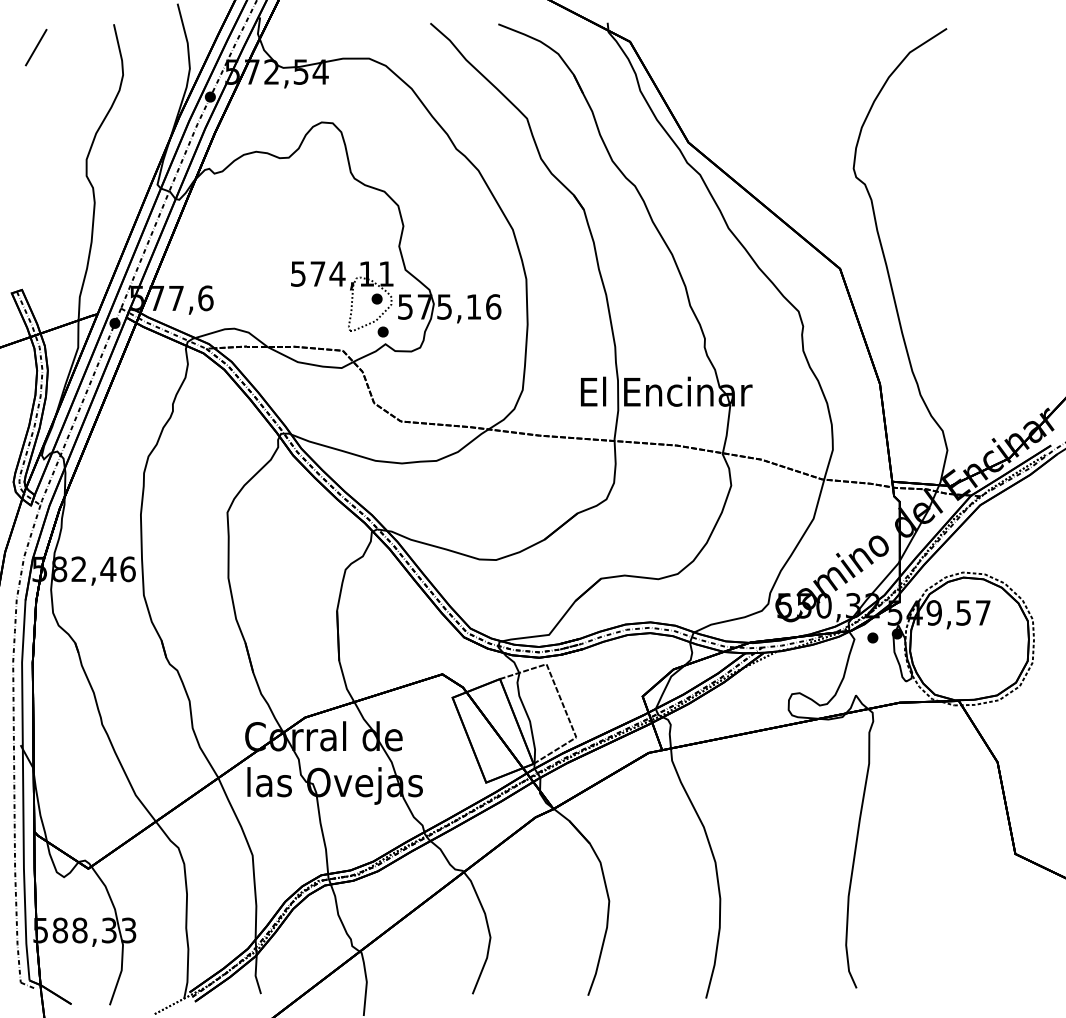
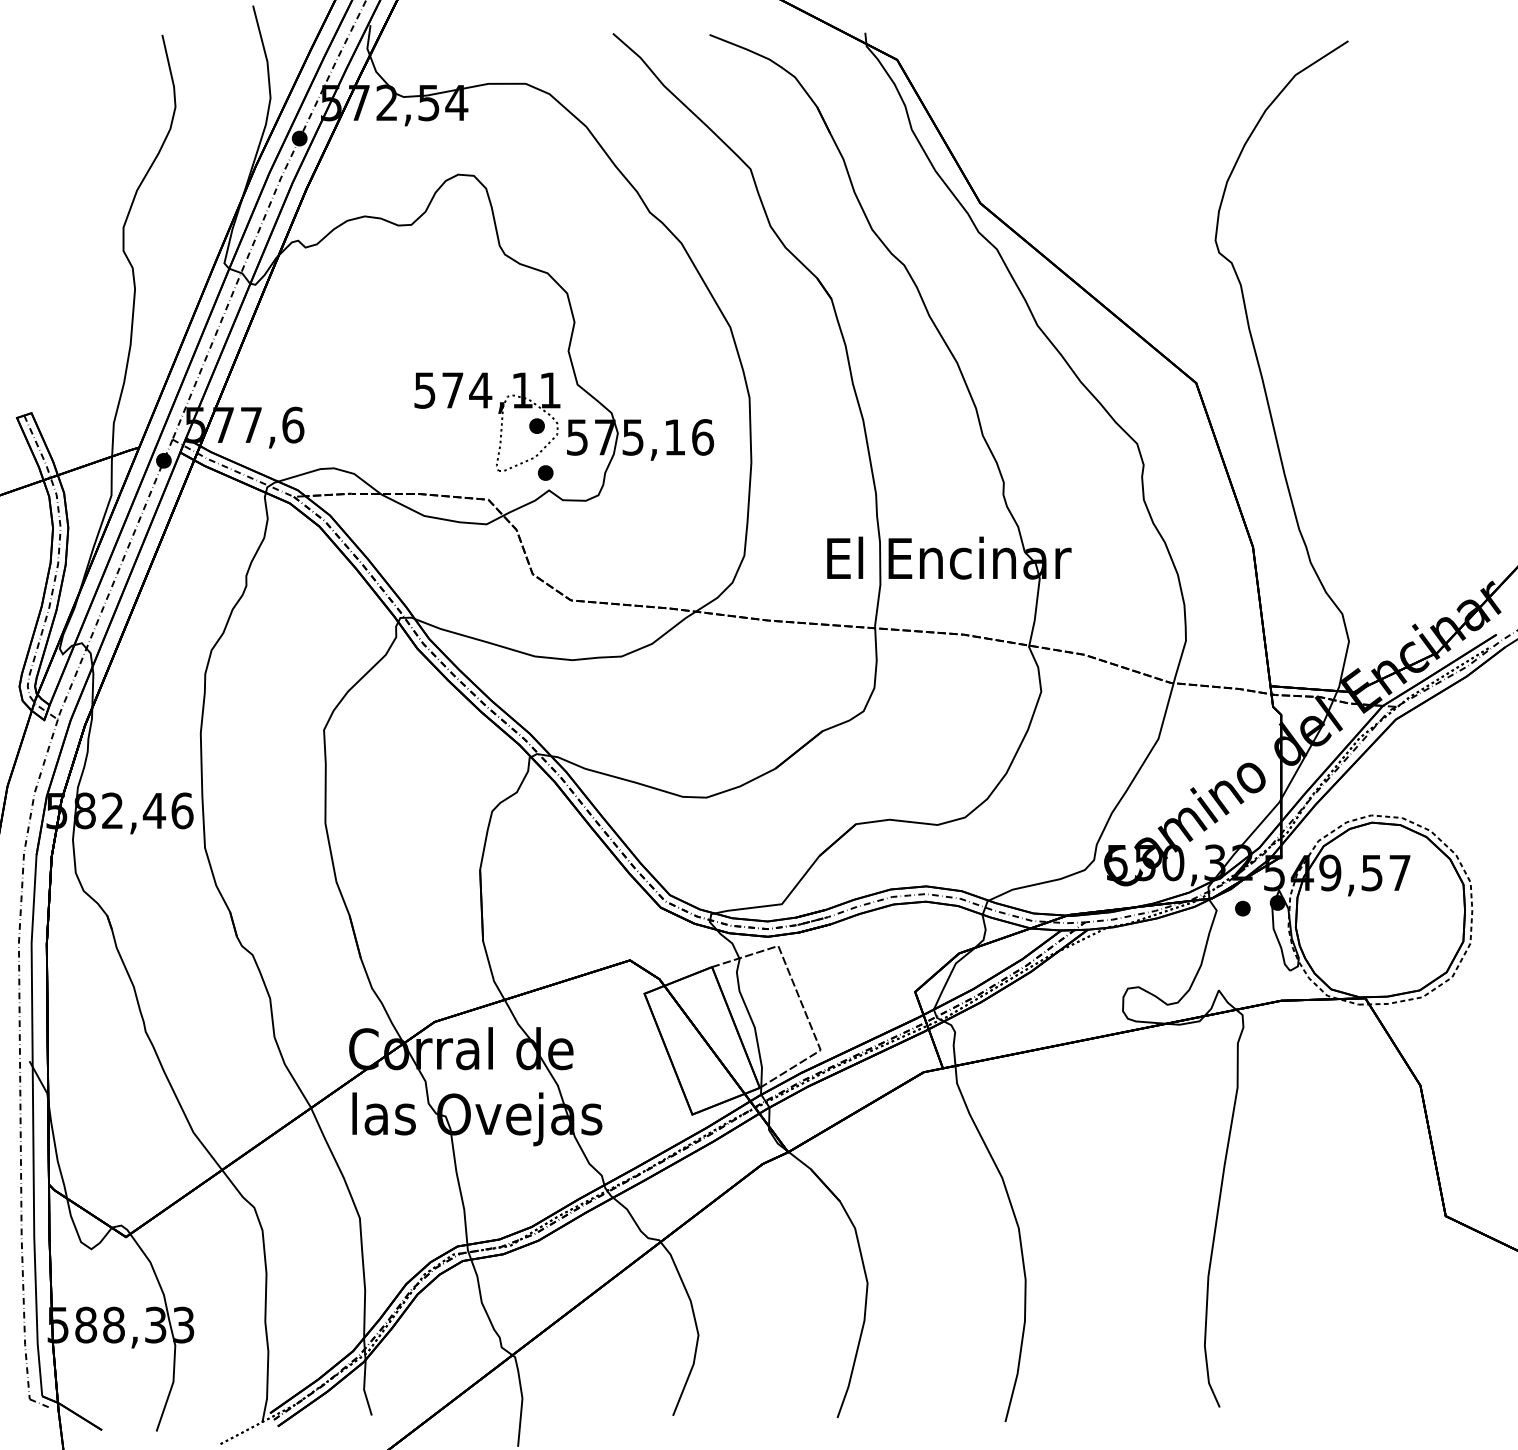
line: (36, 47) -> (51, 67), removed

